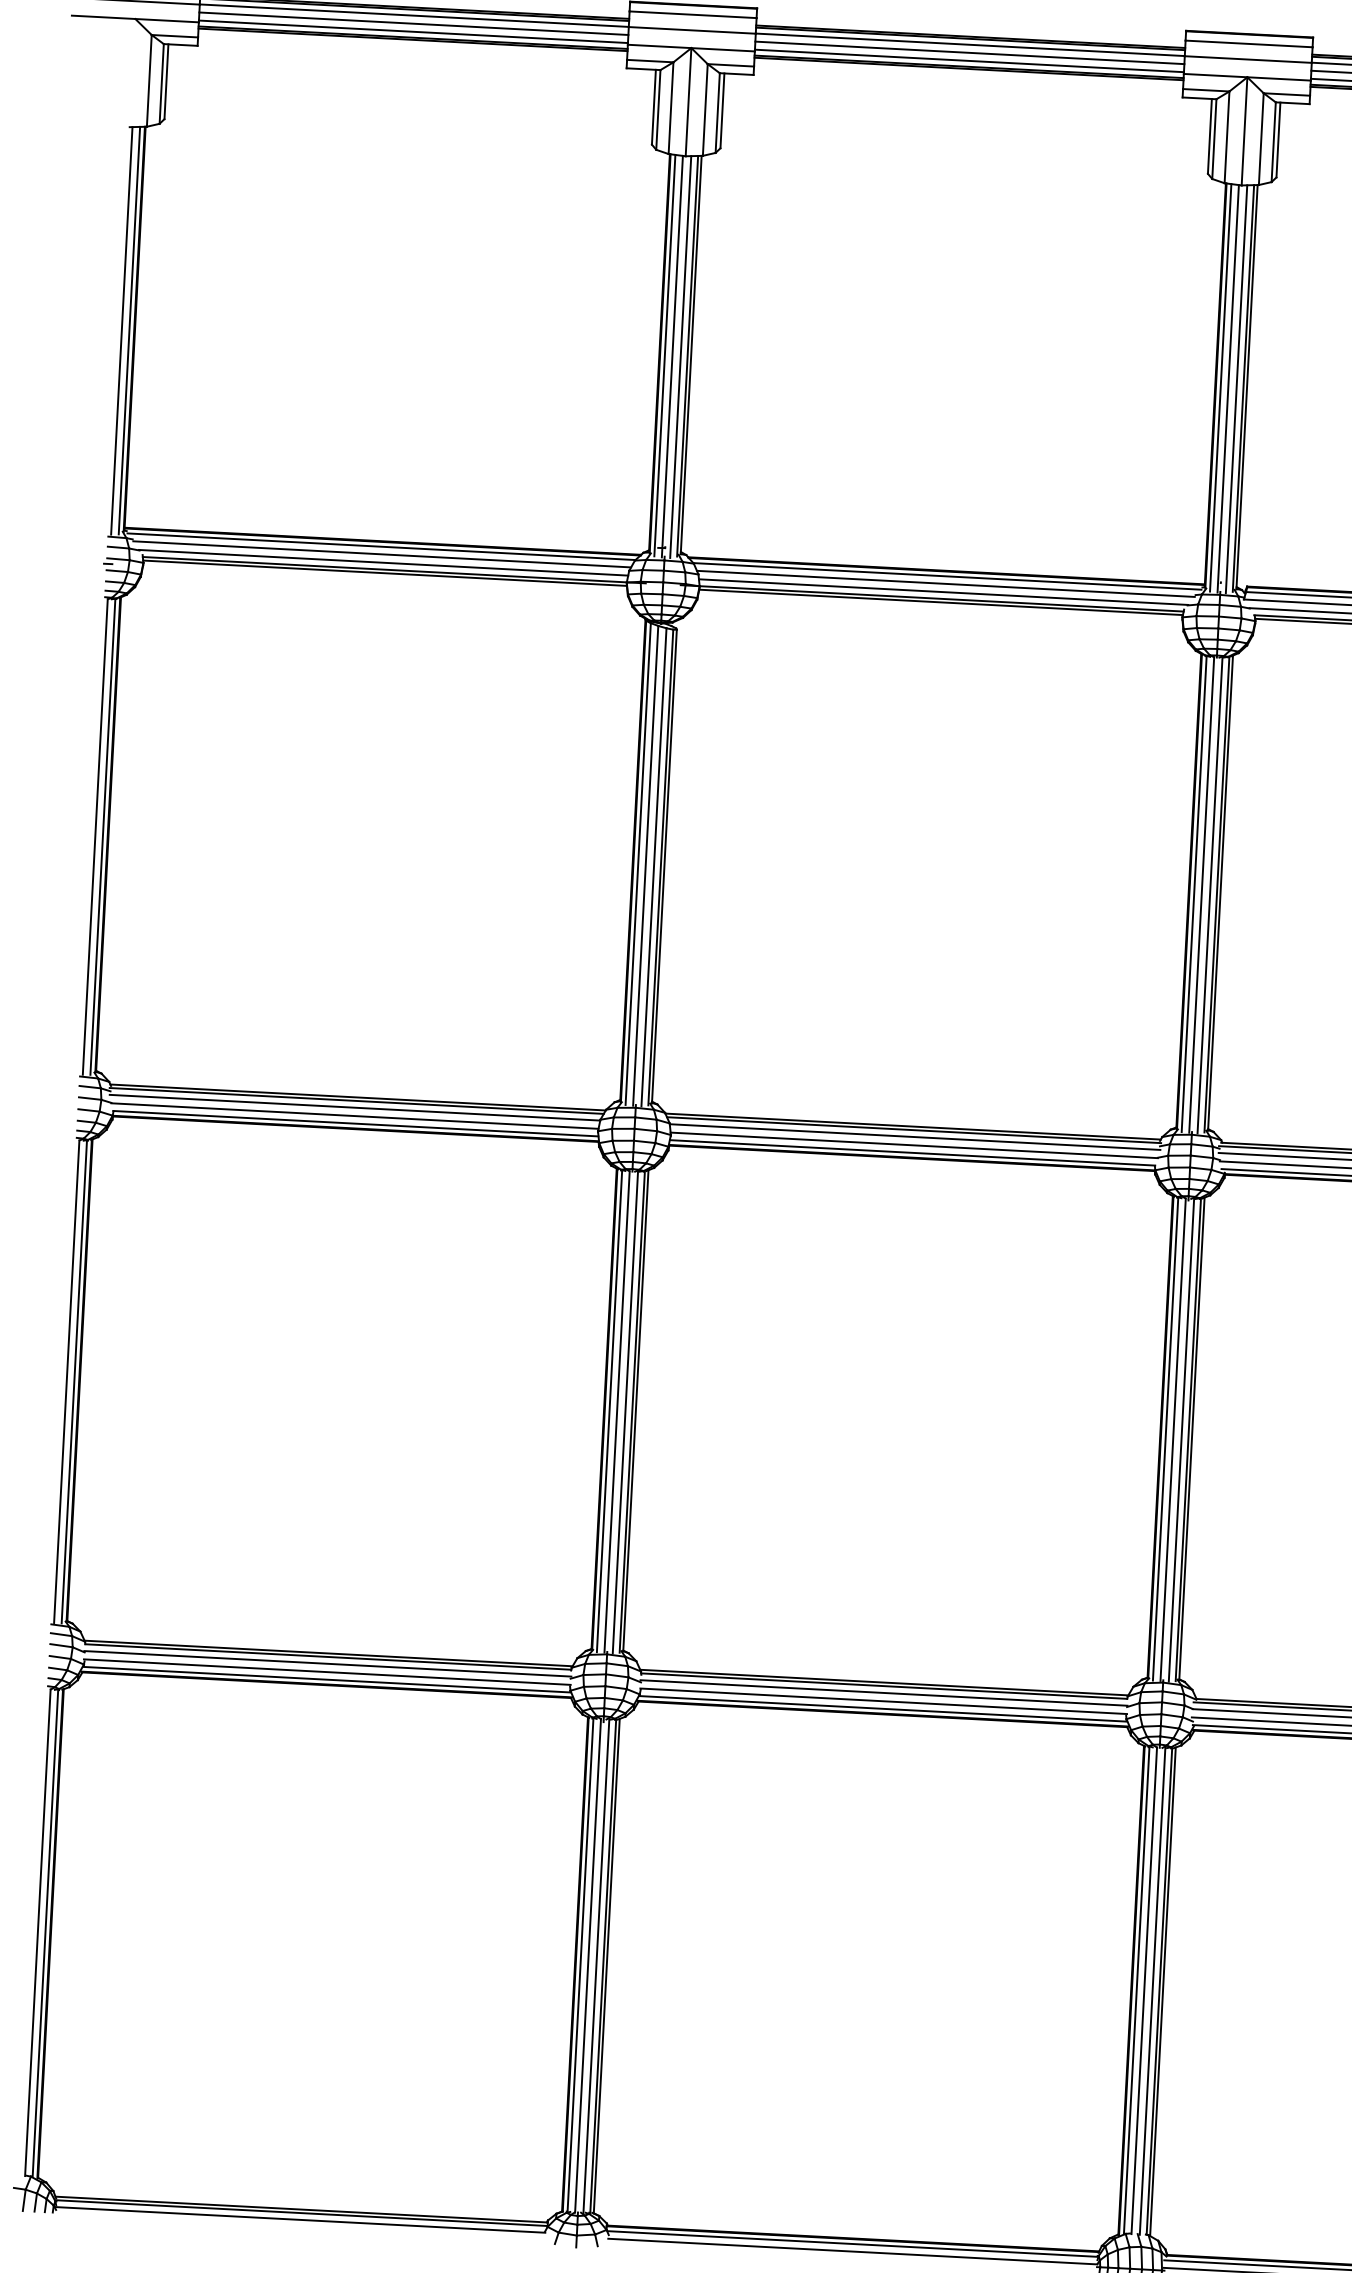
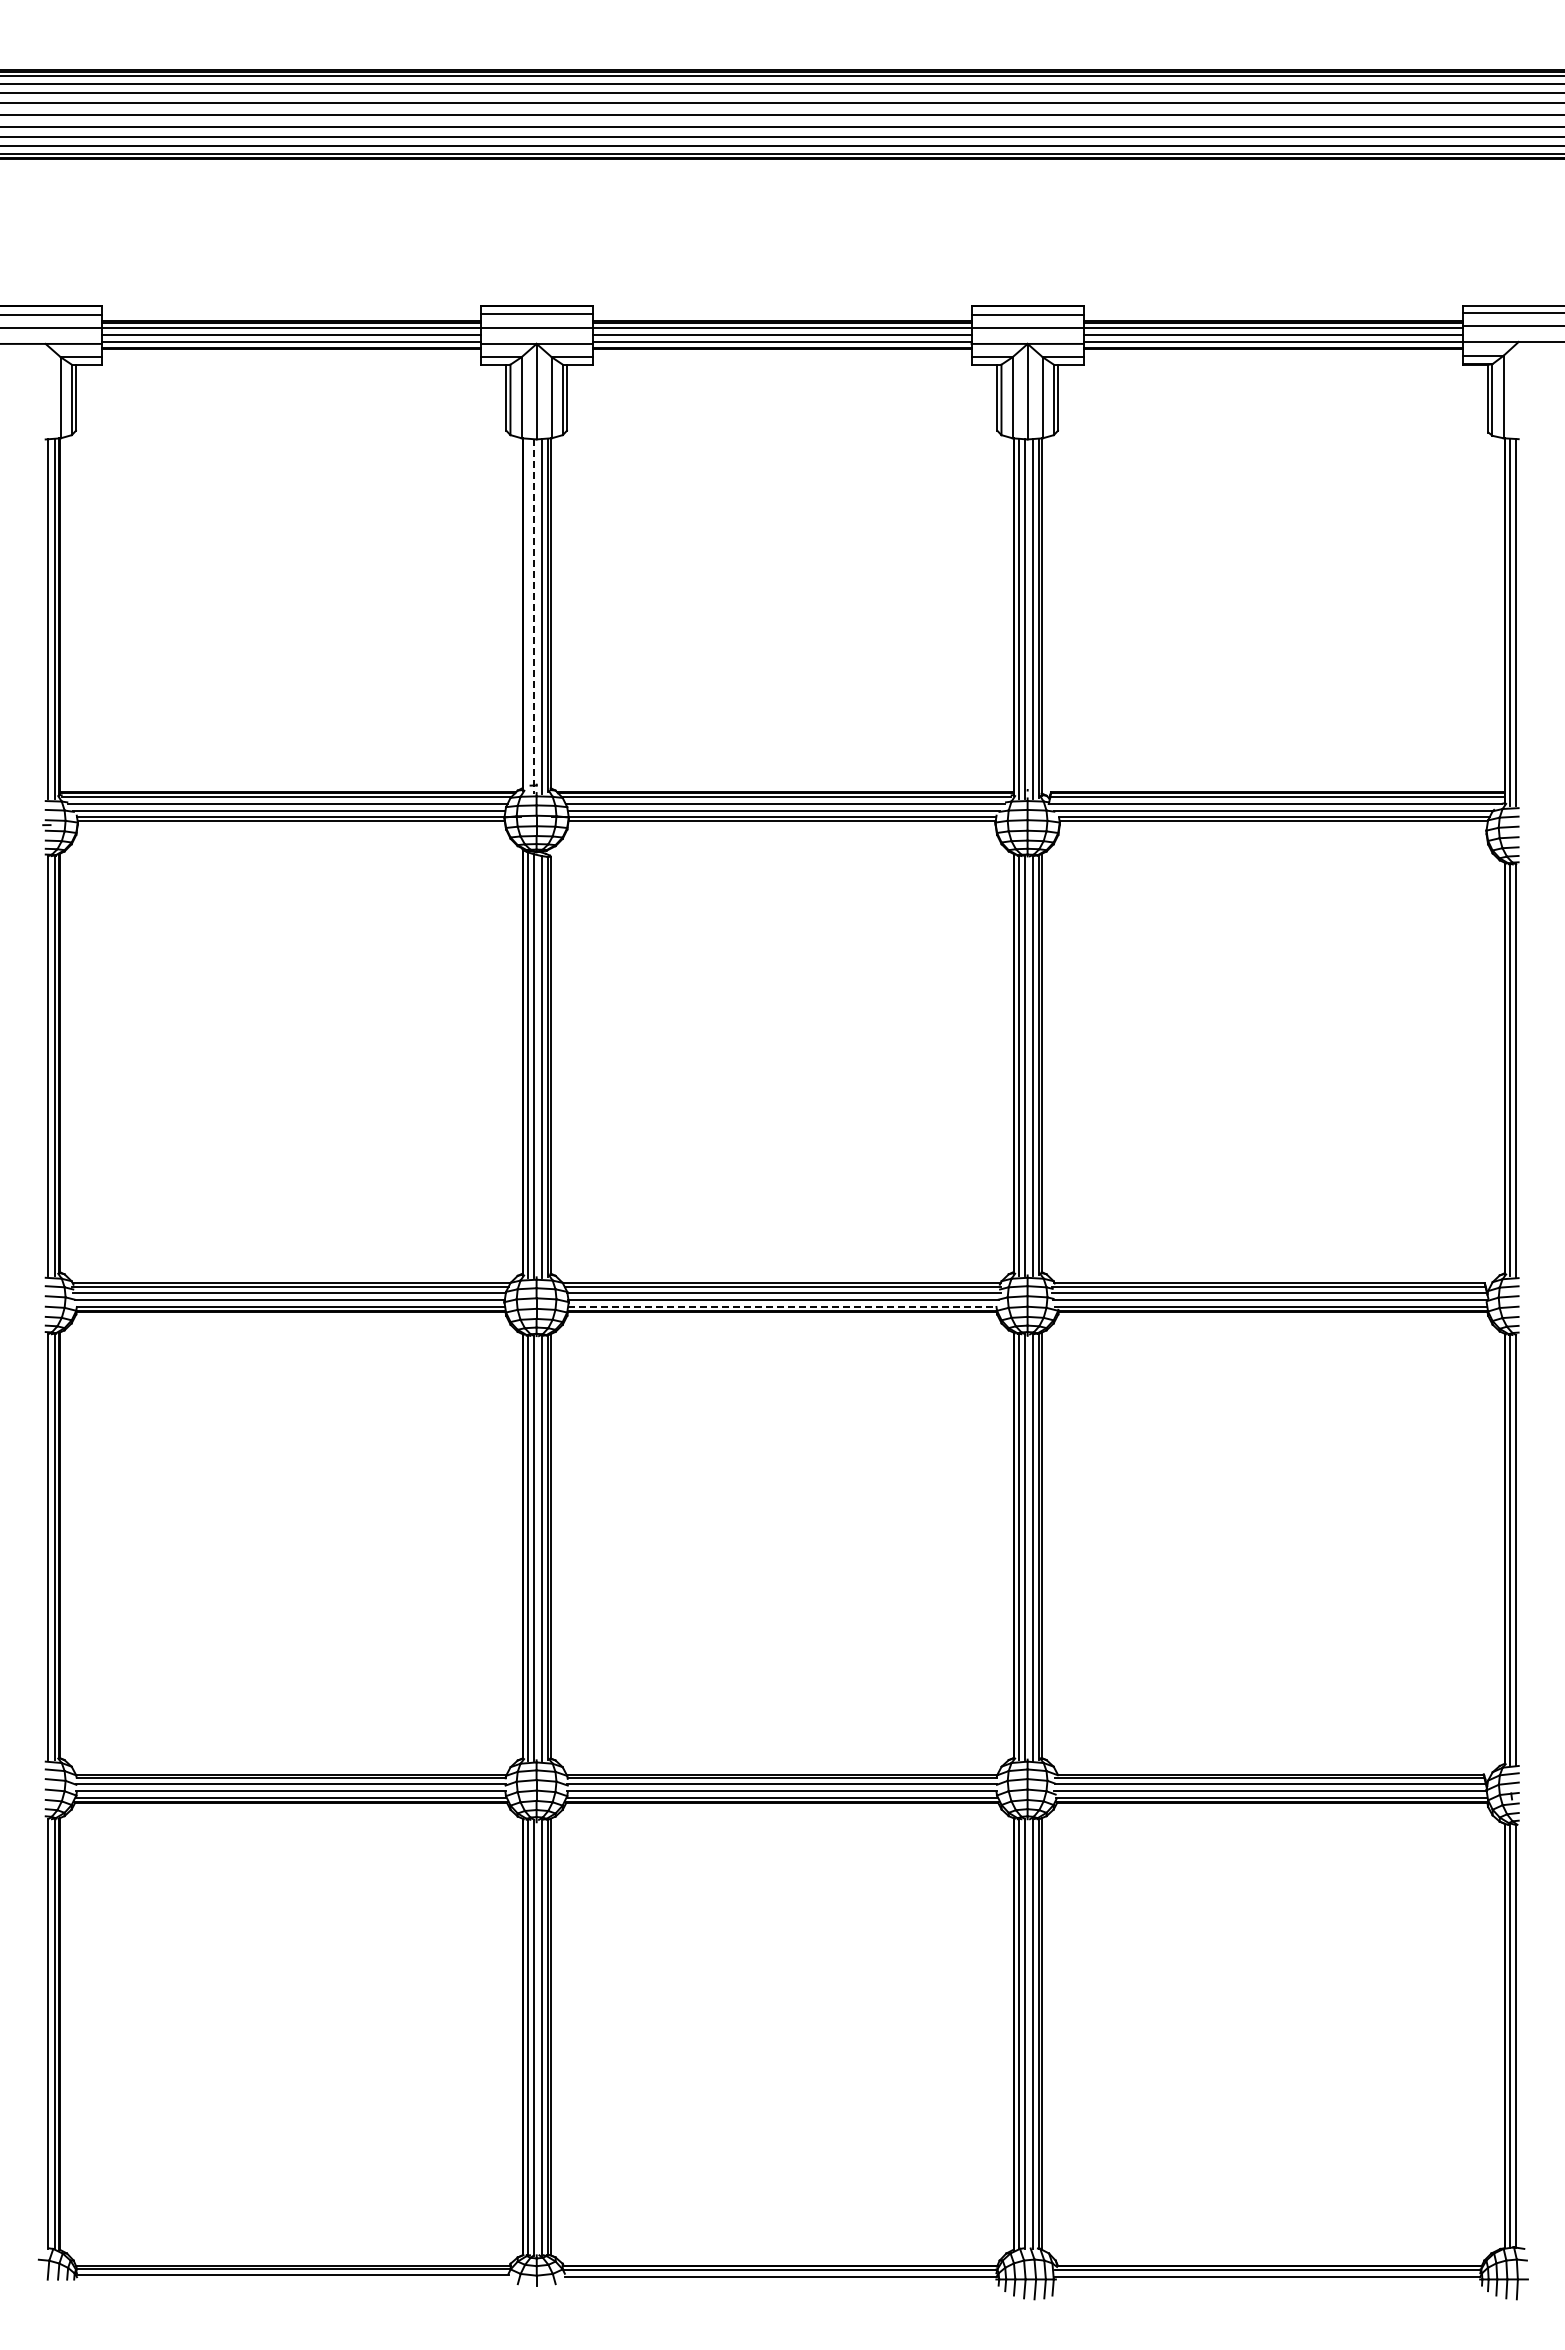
line: (664, 355) -> (527, 615), removed
line: (672, 357) -> (534, 617), solid -> dashed
line: (913, 1152) -> (783, 1306), solid -> dashed

